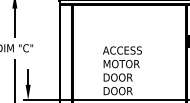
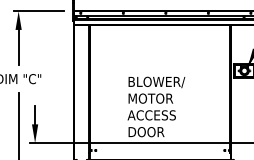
text: (126, 51) -> (156, 82), ACCESS -> BLOWER/
text: (122, 77) -> (151, 115), DOOR -> ACCESS

